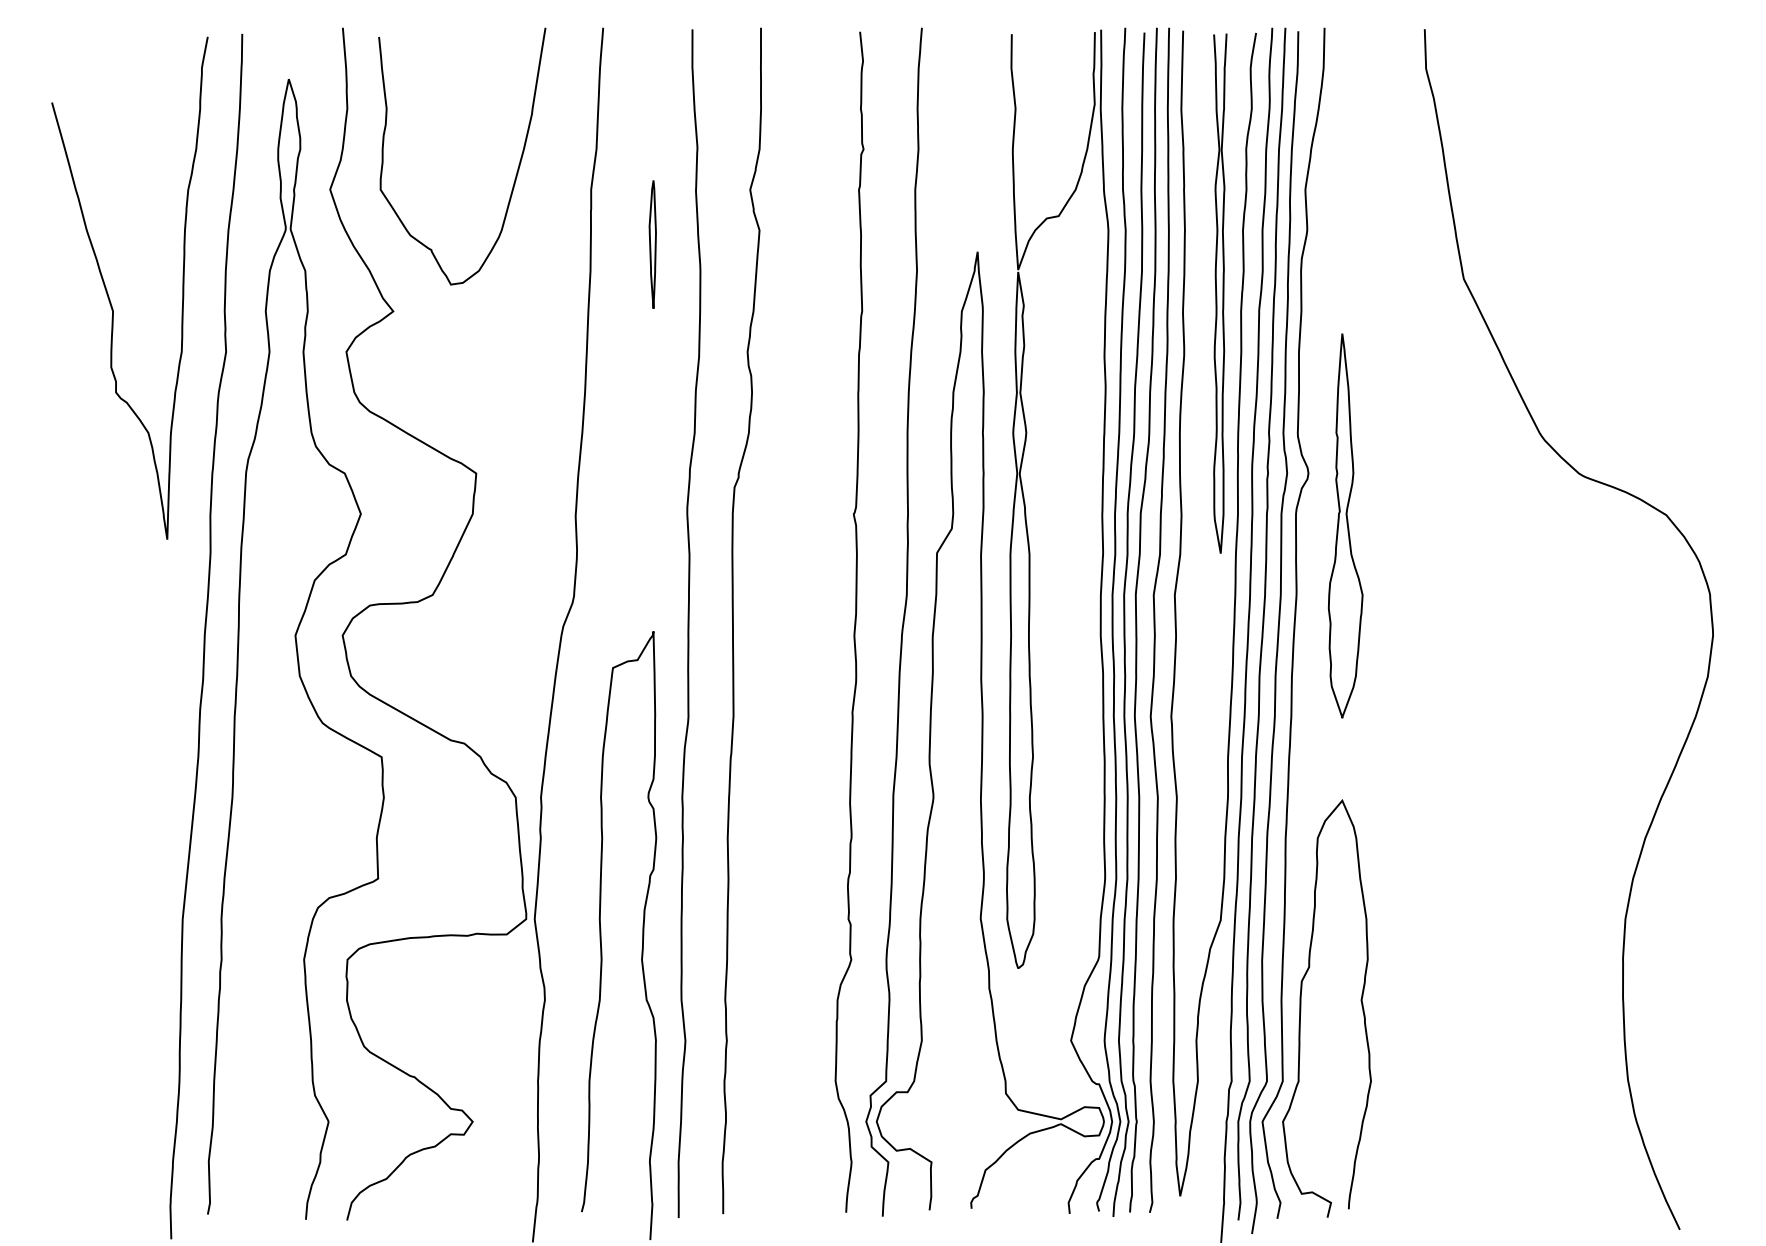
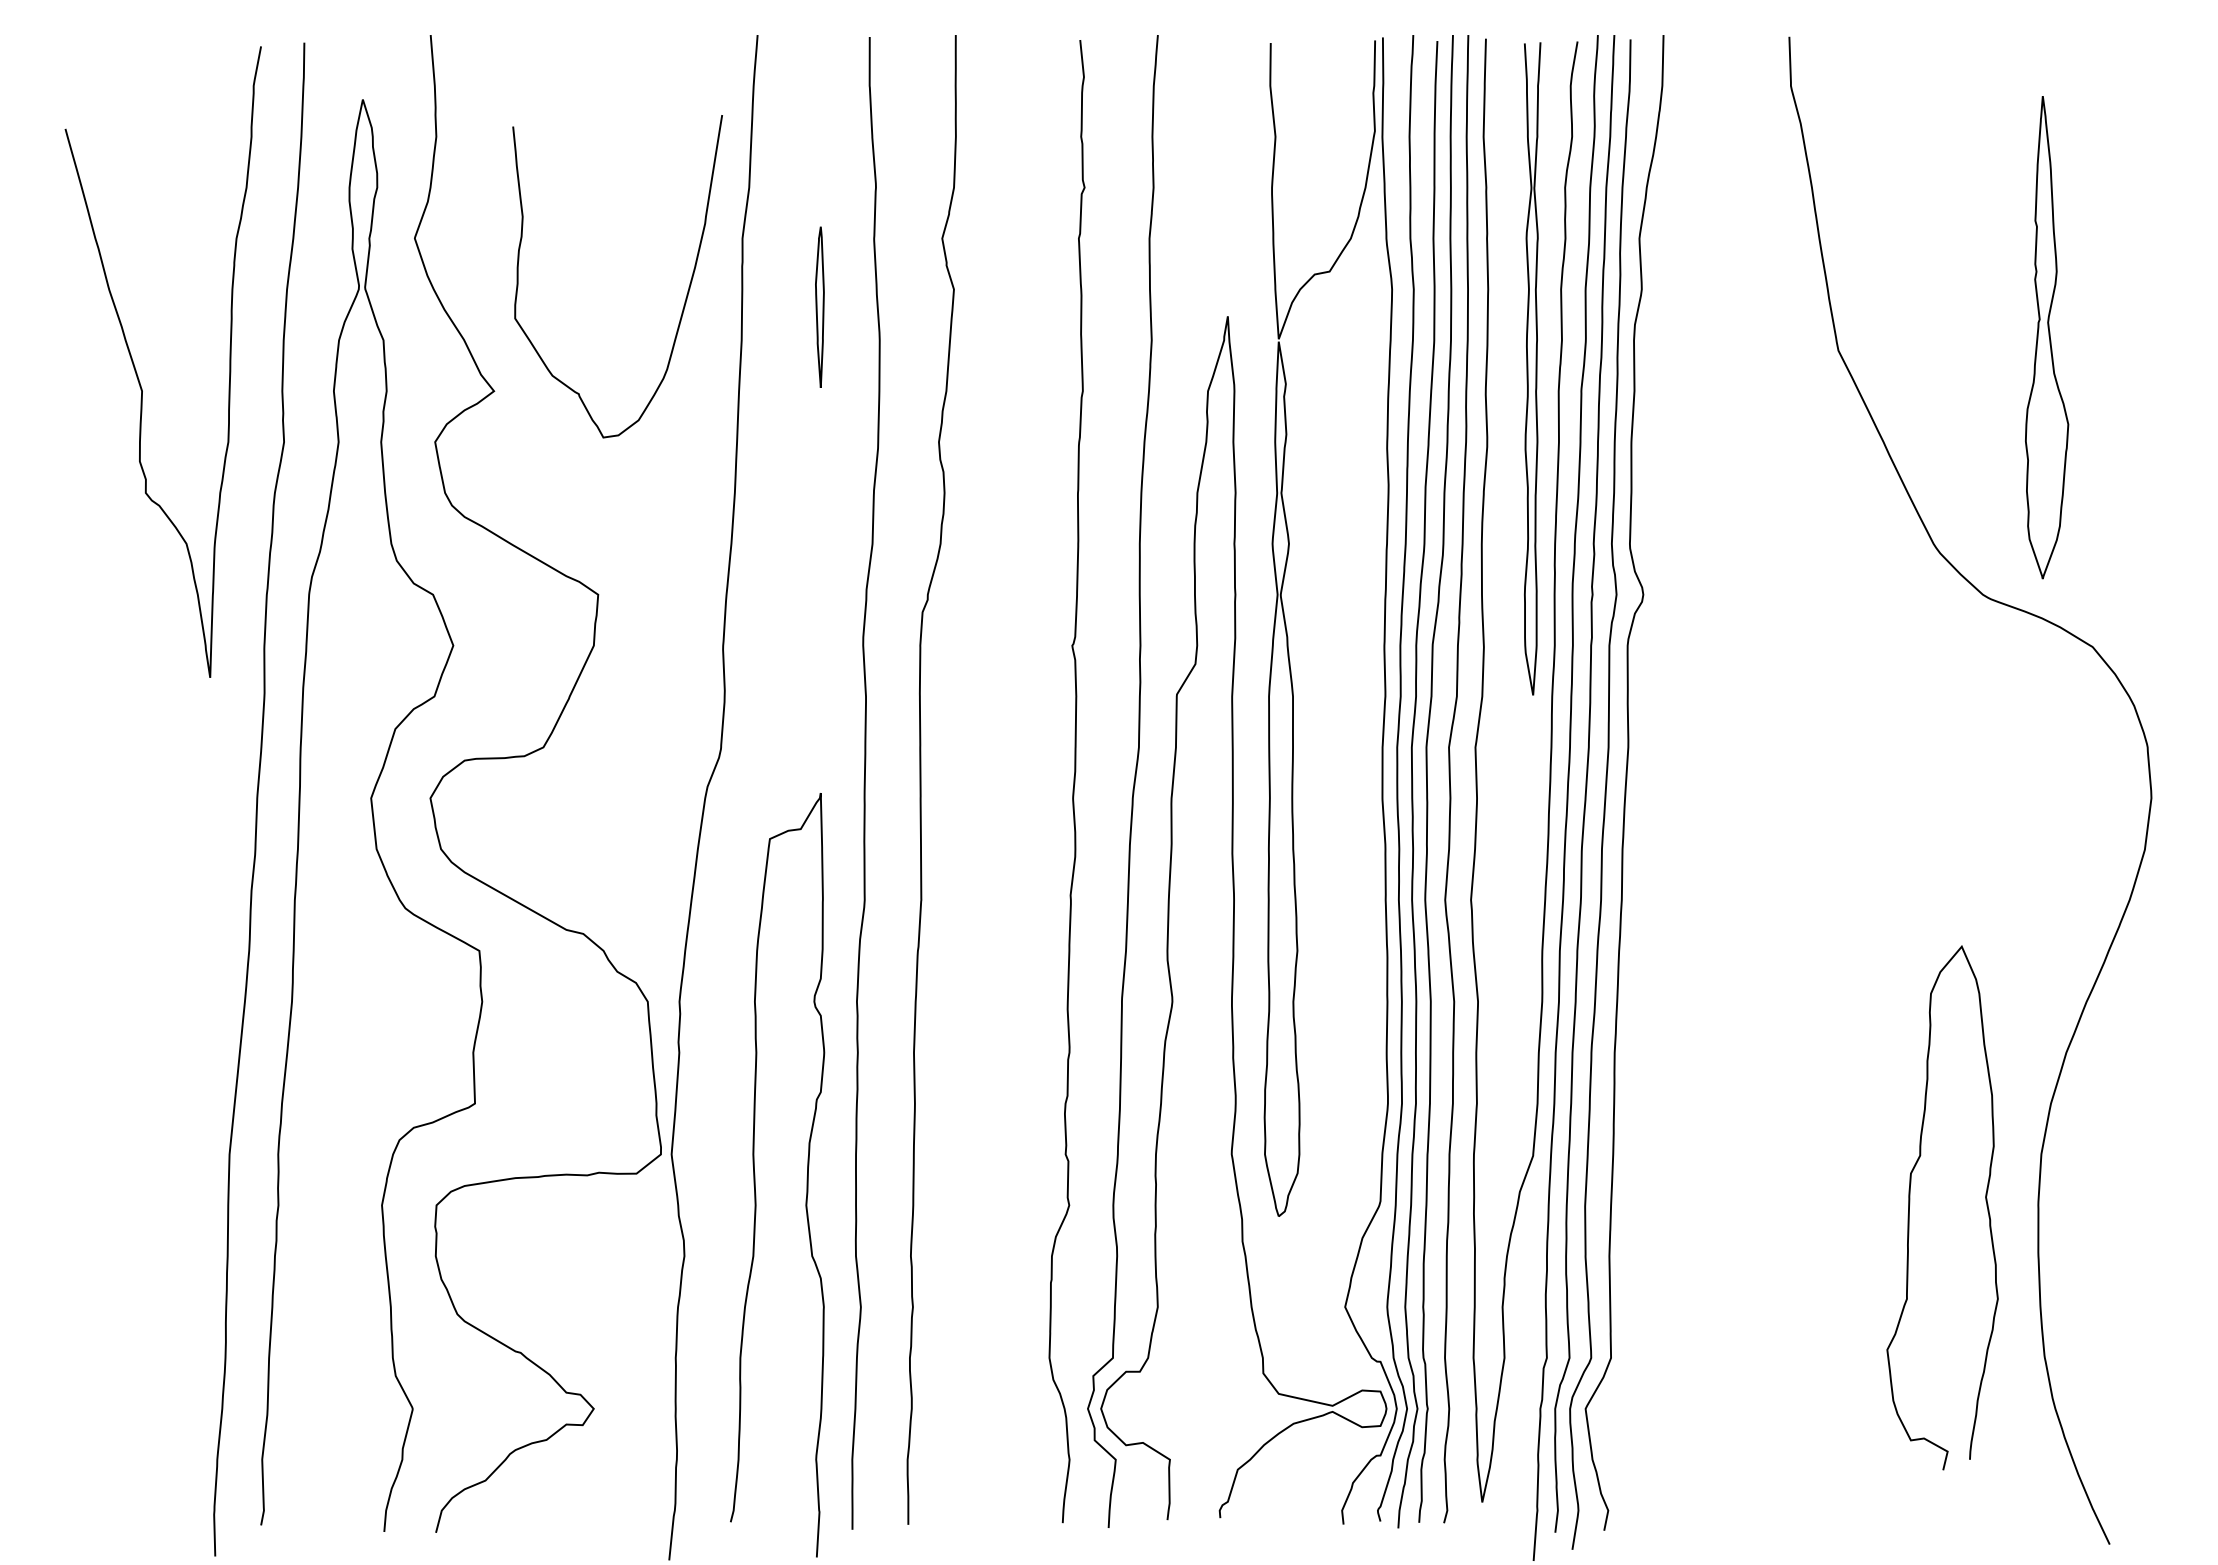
curve: (517, 170) -> (686, 294), moved
part: (1346, 525) -> (2047, 337), moved
curve: (1301, 1005) -> (1910, 1203), moved

